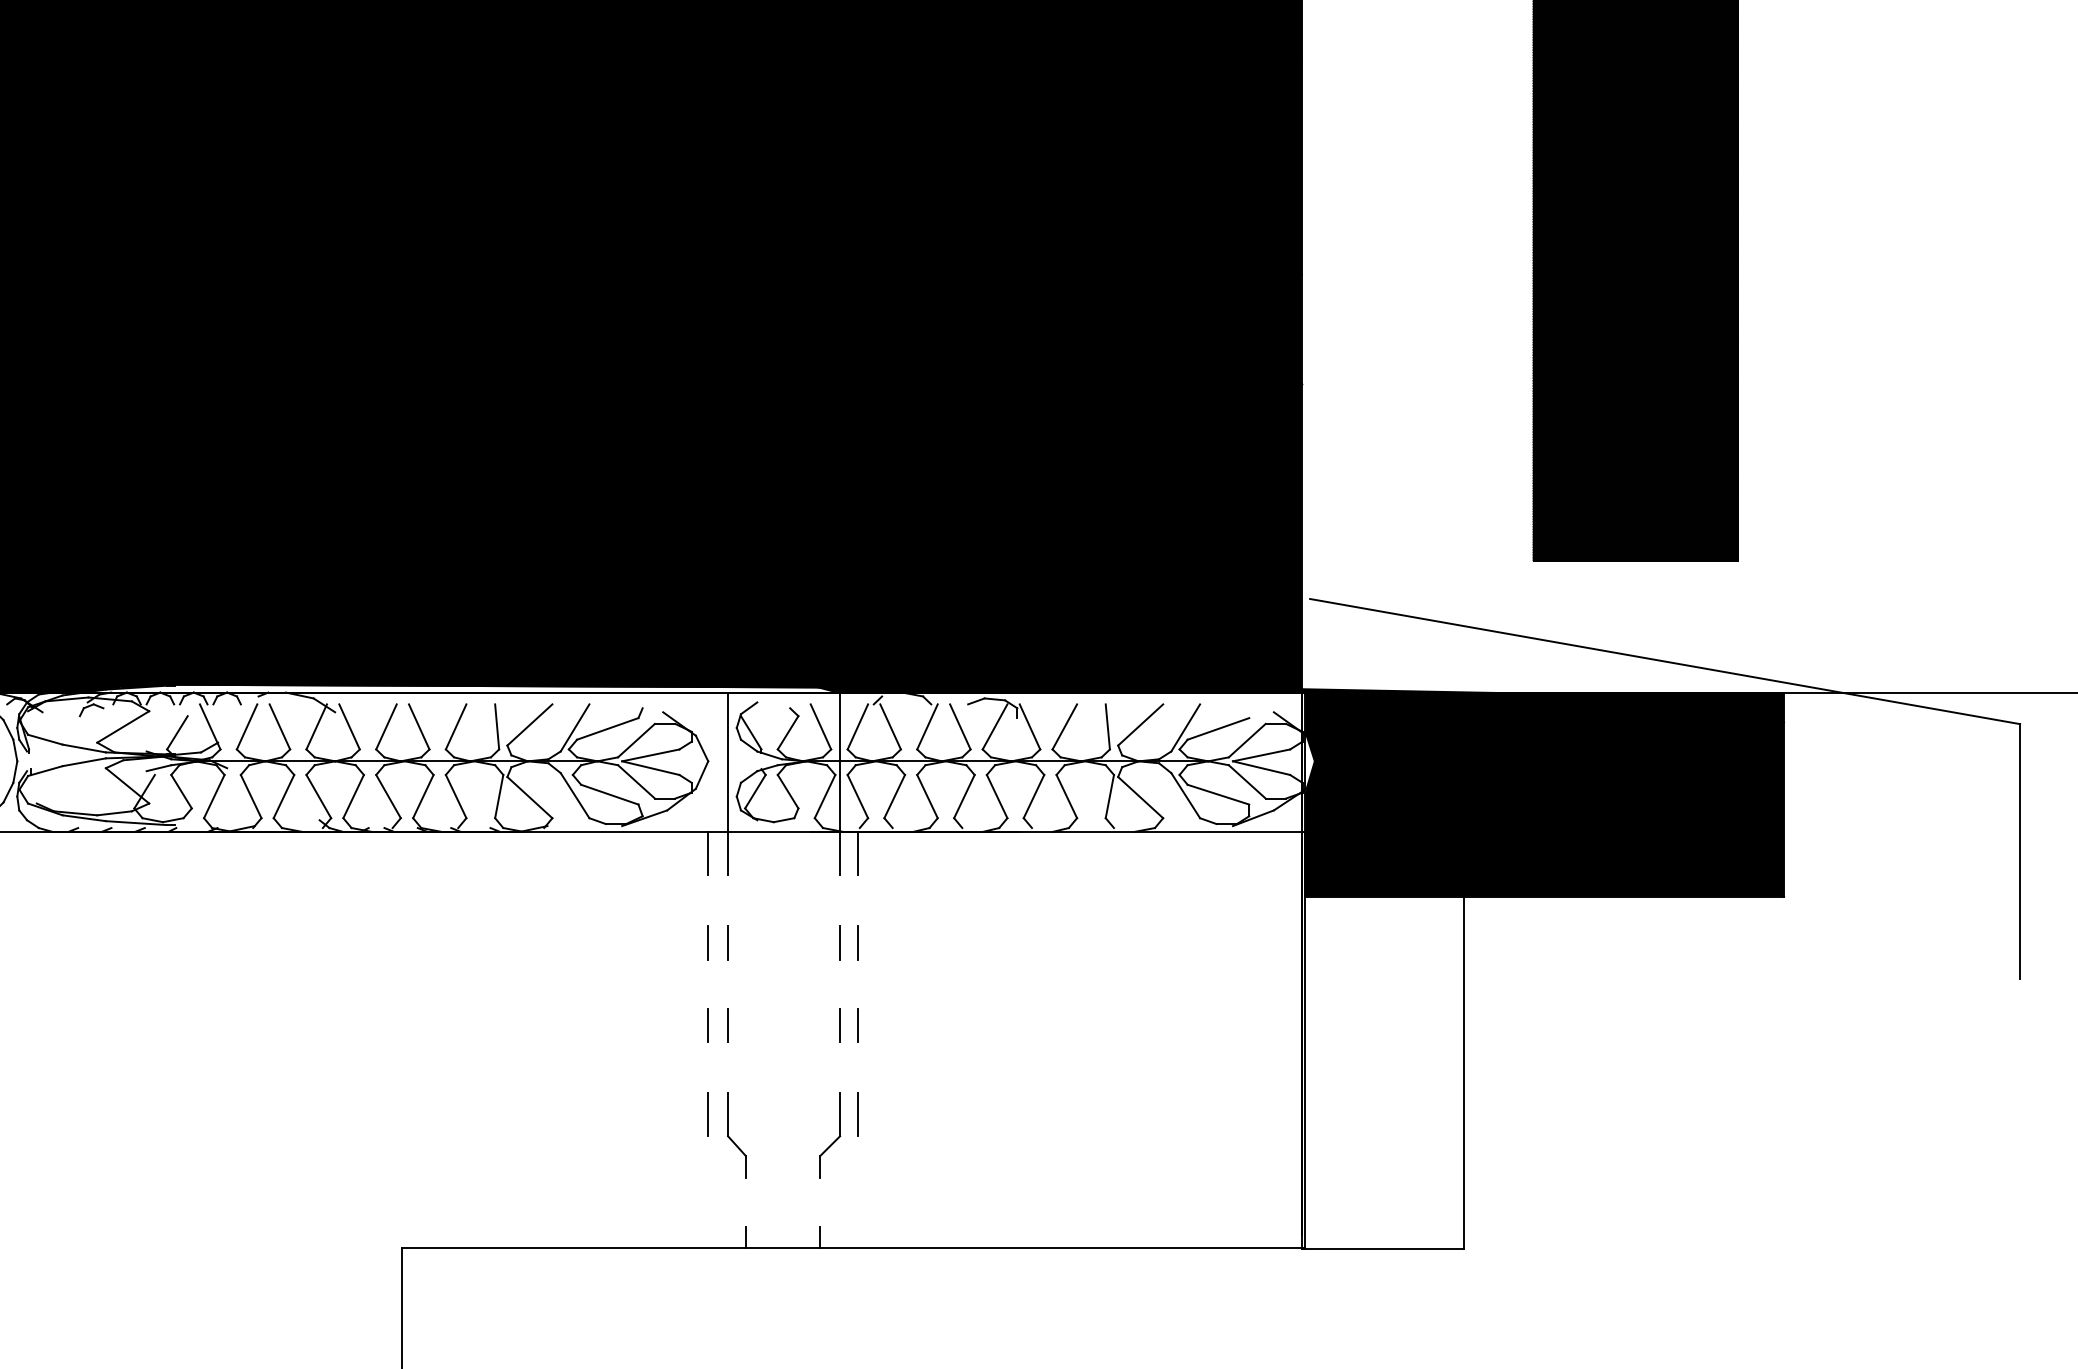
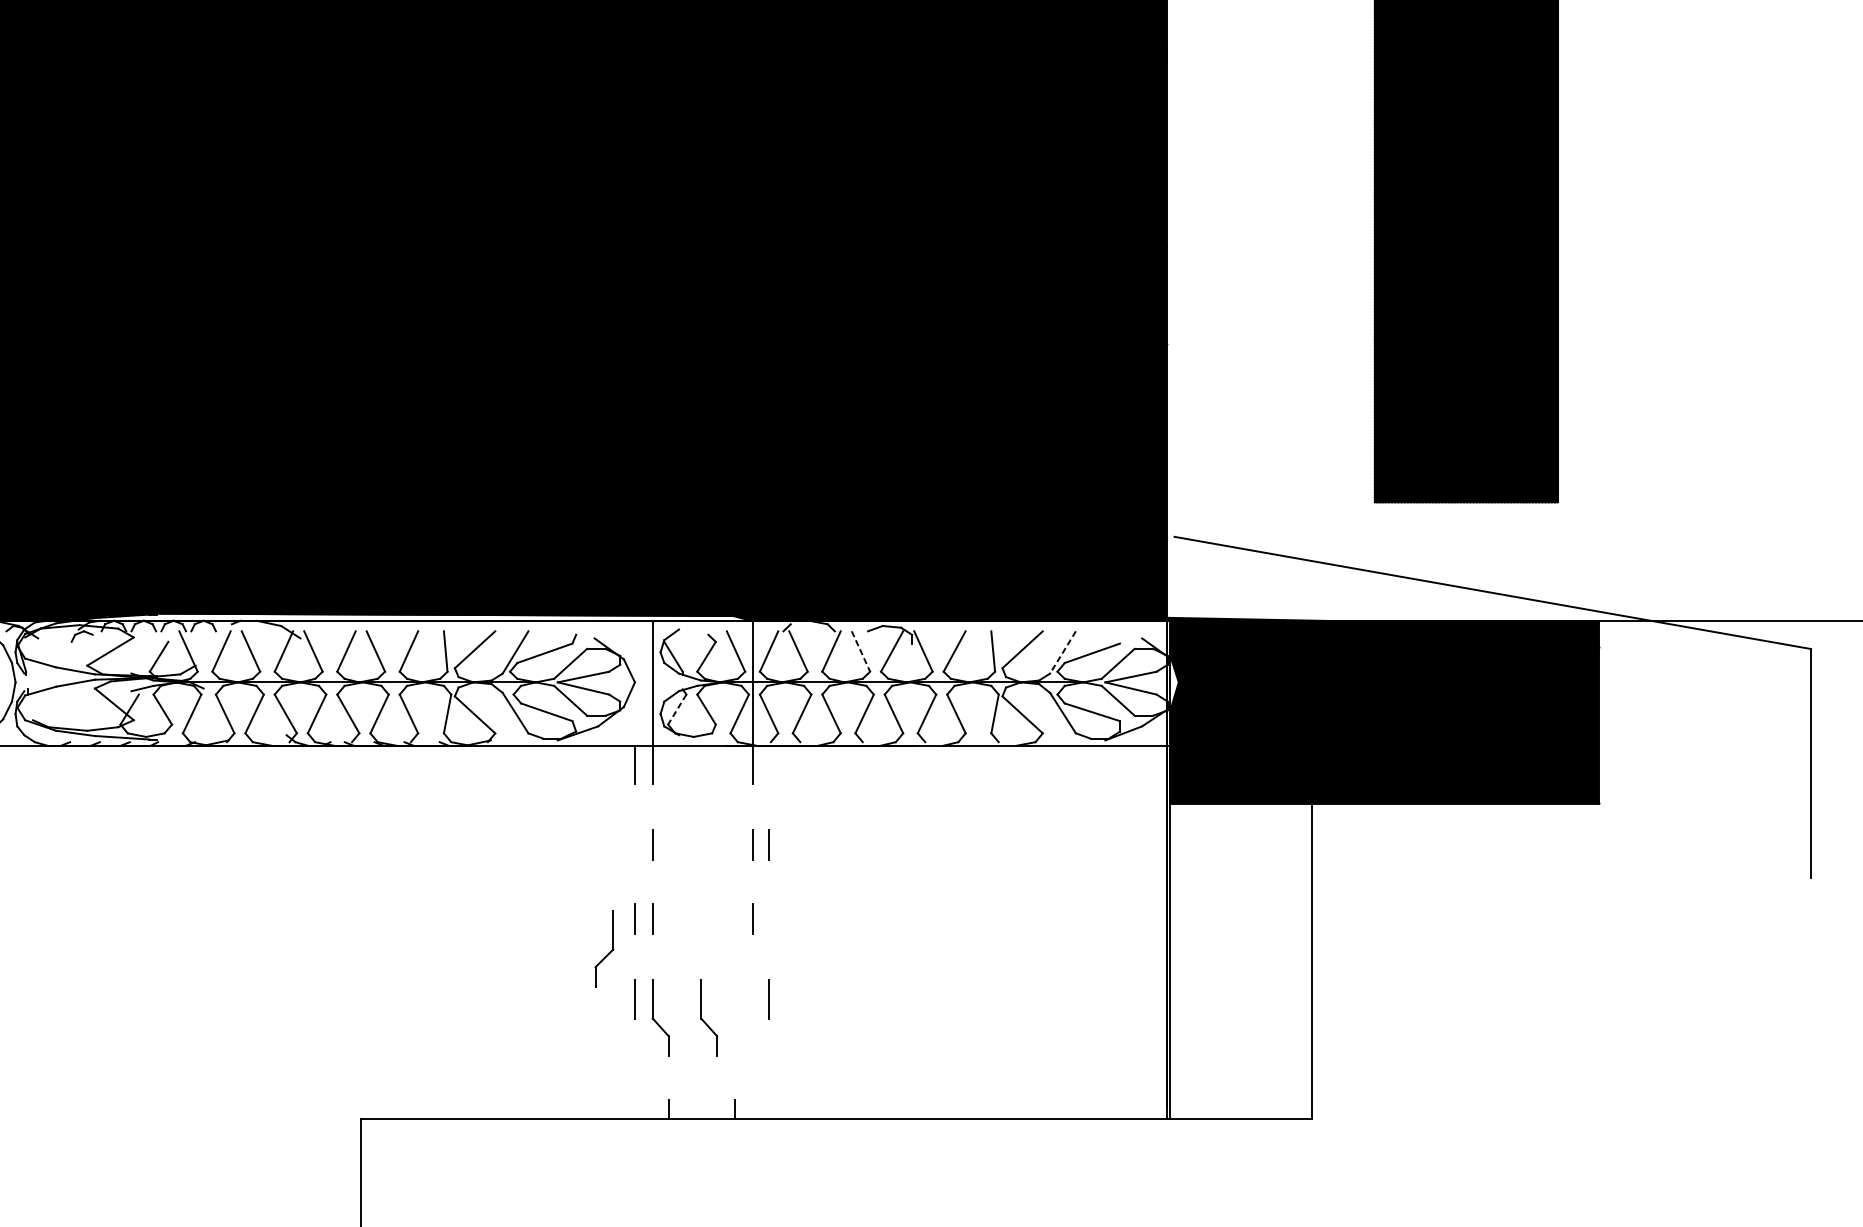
line: (960, 726) -> (861, 651), solid -> dashed
line: (1185, 727) -> (1062, 652), solid -> dashed
line: (755, 791) -> (677, 709), solid -> dashed
line: (857, 853) -> (768, 765), removed
line: (708, 942) -> (635, 844), removed
line: (857, 1025) -> (768, 919), removed
part: (790, 1135) -> (708, 1017), added
part: (835, 1139) -> (609, 952), moved

